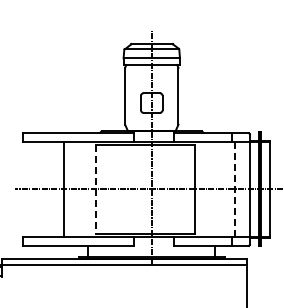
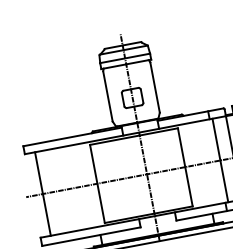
line: (64, 189) -> (43, 194), moved
line: (234, 189) -> (220, 160), dashed -> solid
line: (95, 190) -> (97, 184), dashed -> solid

